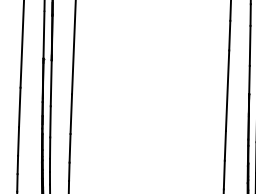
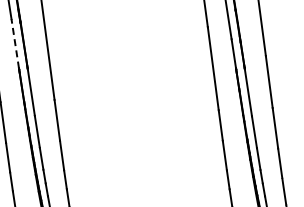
line: (44, 35) -> (15, 44), solid -> dashed

